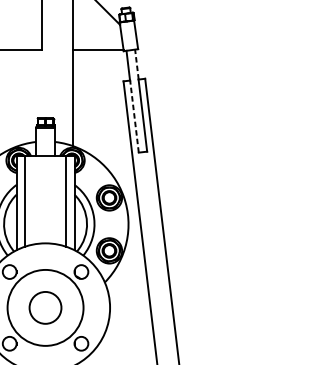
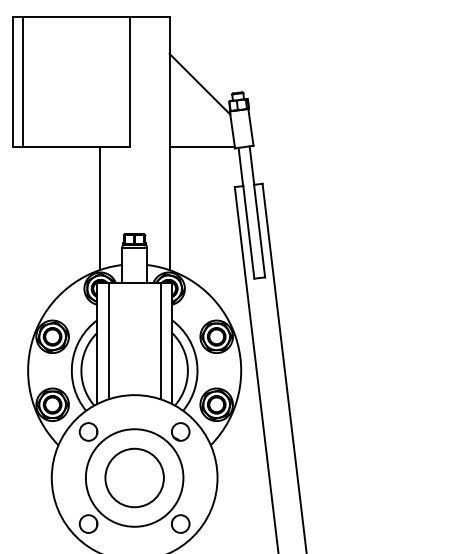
line: (136, 64) -> (251, 165), dashed -> solid
line: (18, 98) -> (99, 208), added
line: (134, 116) -> (248, 232), dashed -> solid
circle: (45, 307) -> (134, 477), size x1.43

